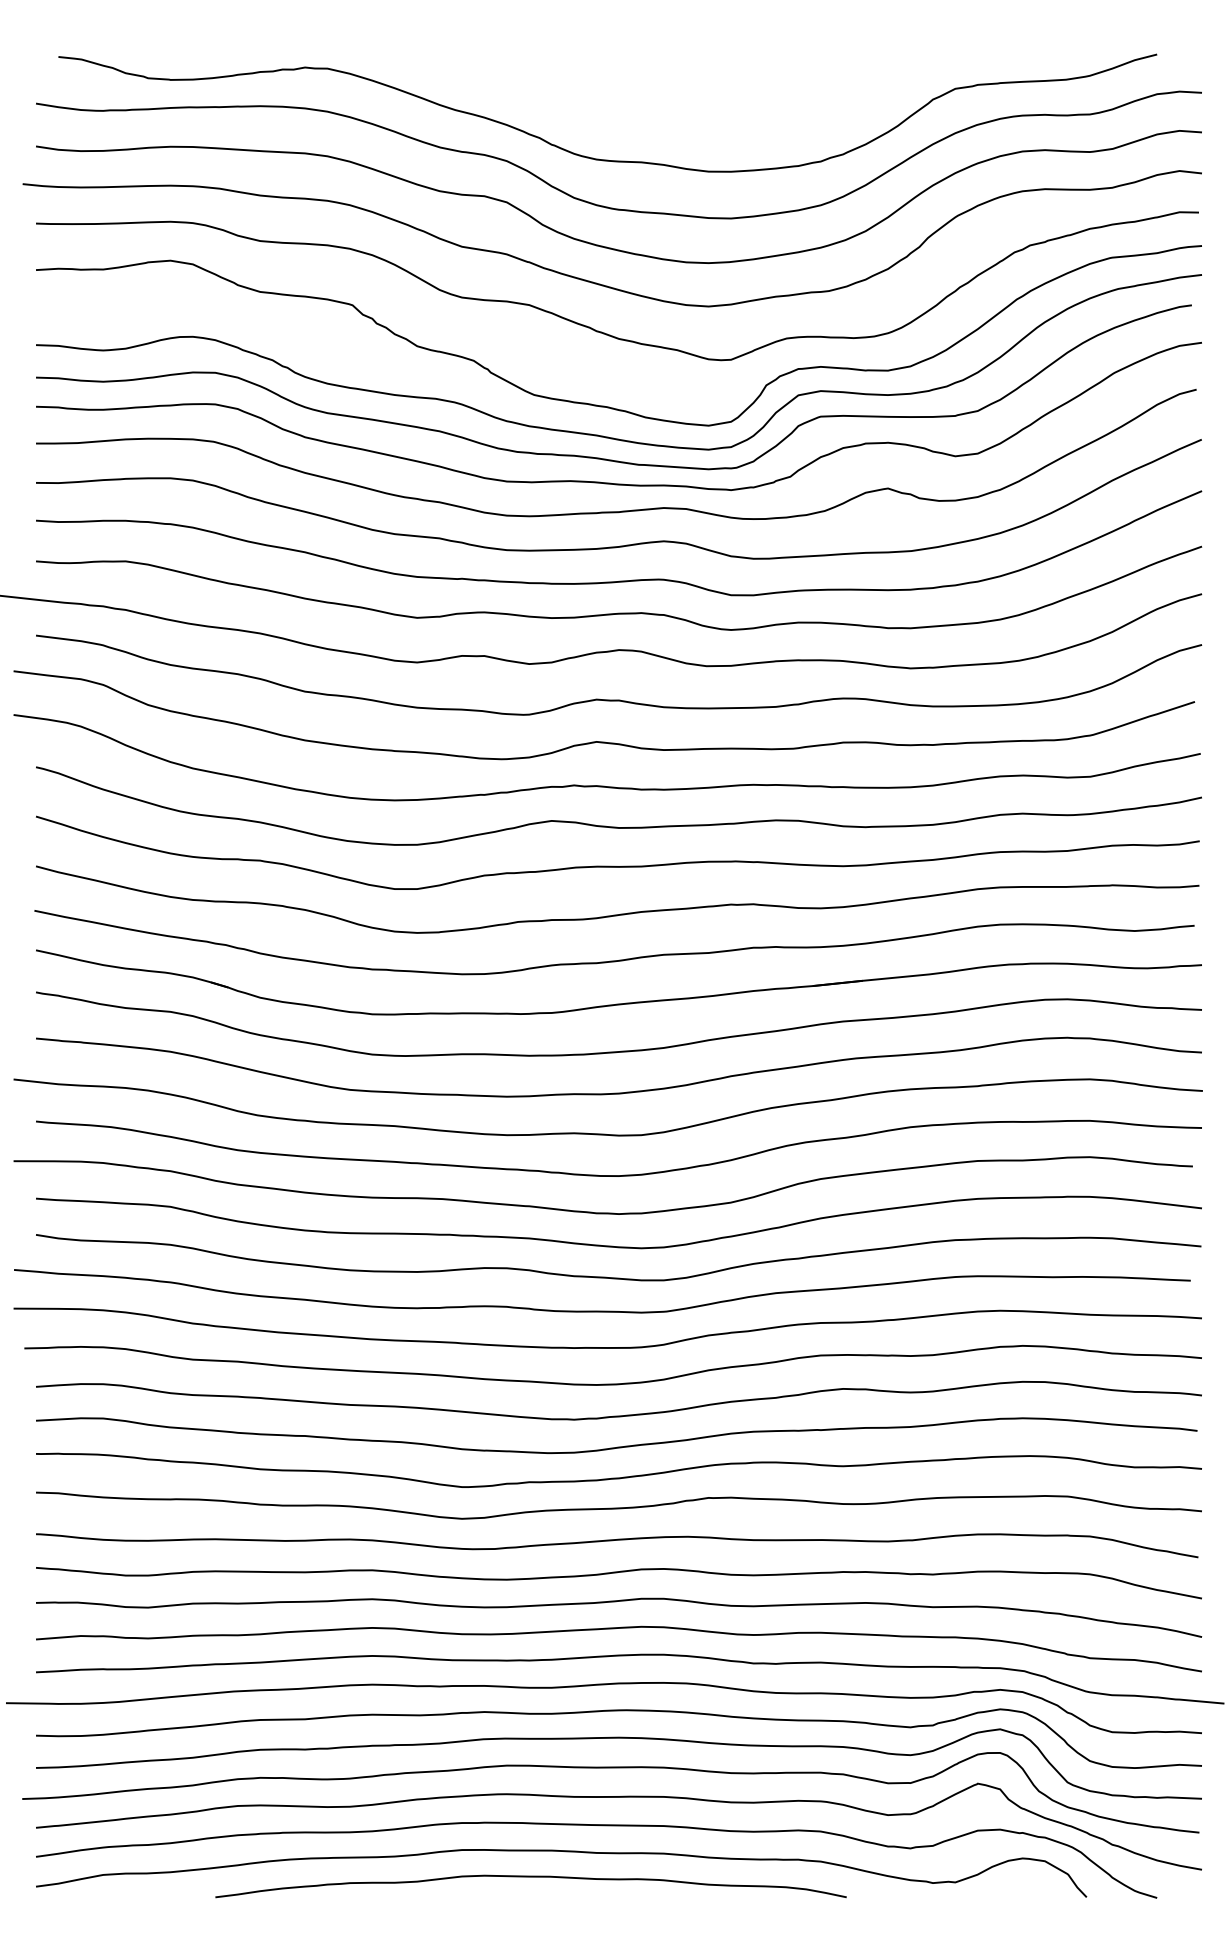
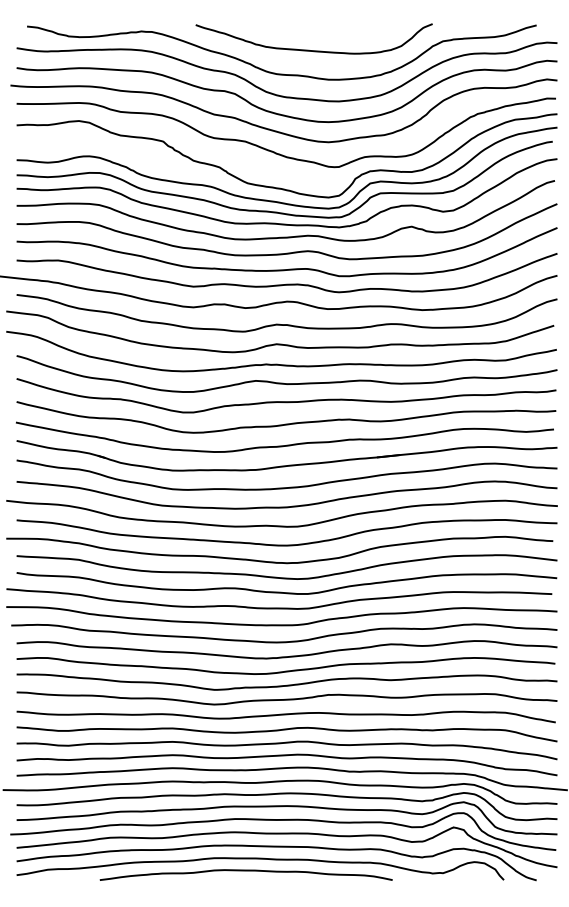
curve: (667, 106) -> (309, 49), added

